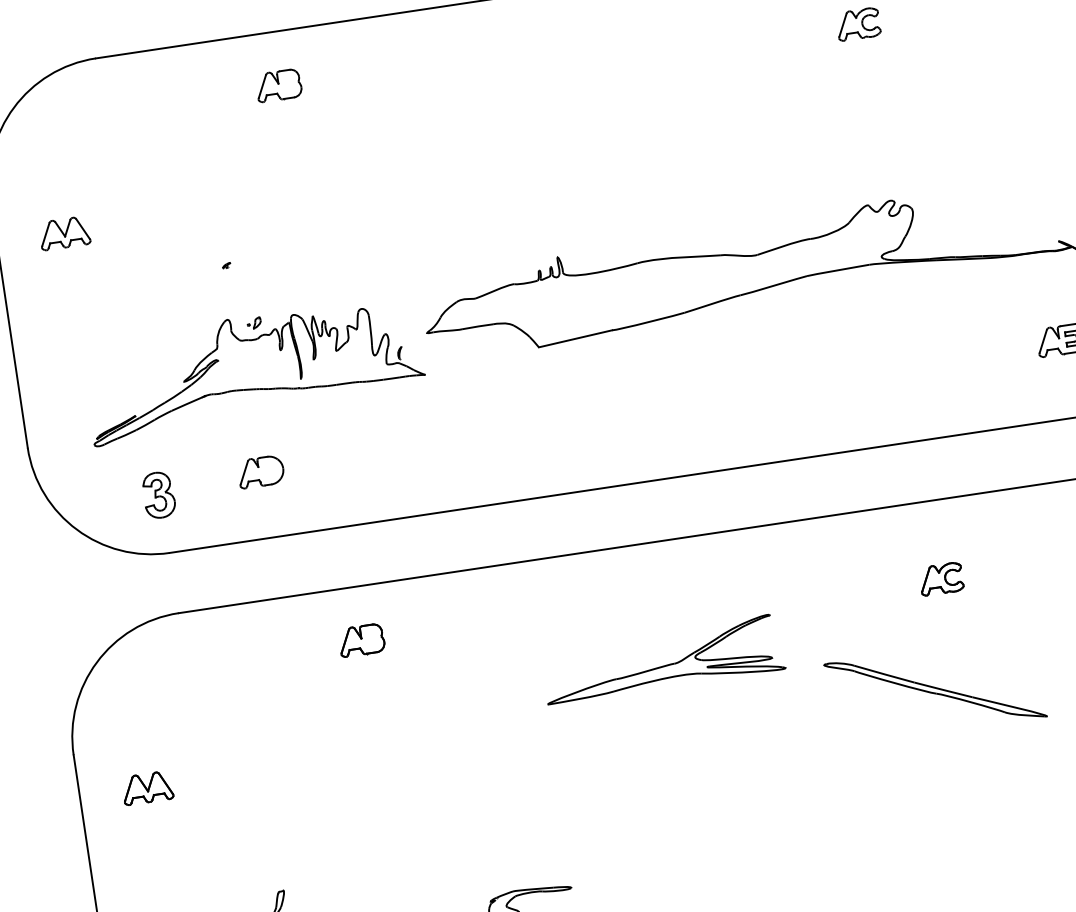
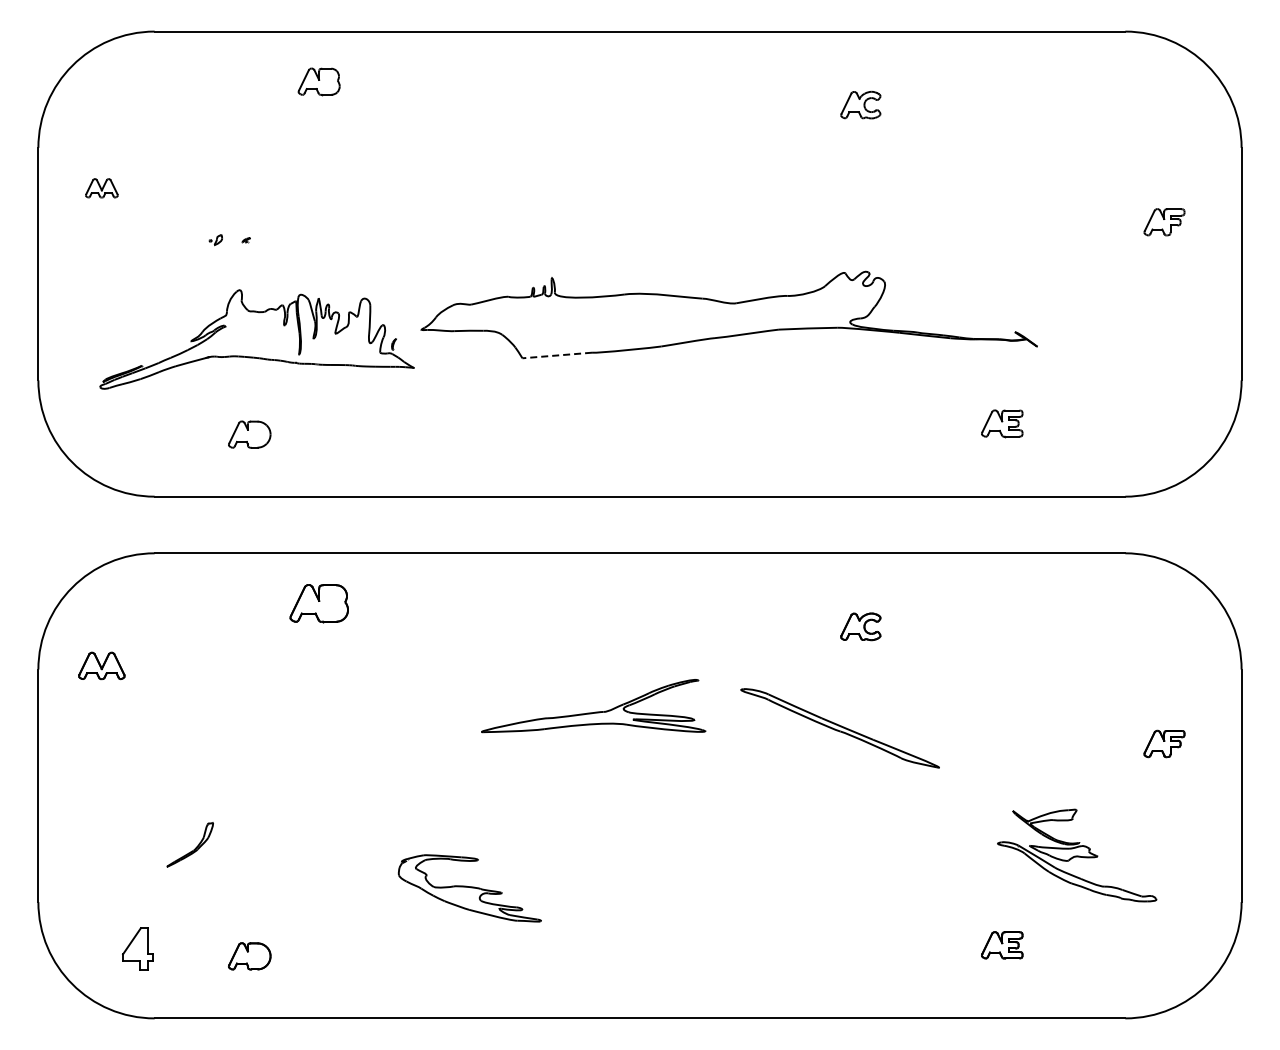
part: (64, 233) -> (101, 188), size x0.7
part: (253, 323) -> (215, 240), moved
line: (575, 338) -> (557, 355), solid -> dashed
part: (158, 494) -> (152, 441), removed
part: (361, 640) -> (318, 603), size x1.4
part: (662, 659) -> (593, 706), moved
part: (147, 787) -> (101, 665), moved

